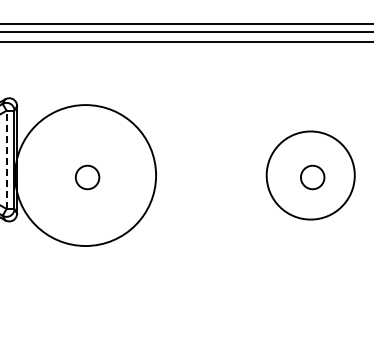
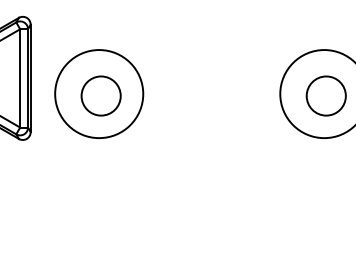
line: (6, 159) -> (20, 78), dashed -> solid
circle: (85, 175) -> (99, 94), size x0.62
circle: (87, 177) -> (101, 96), size x1.67
circle: (312, 177) -> (326, 96), size x1.67

